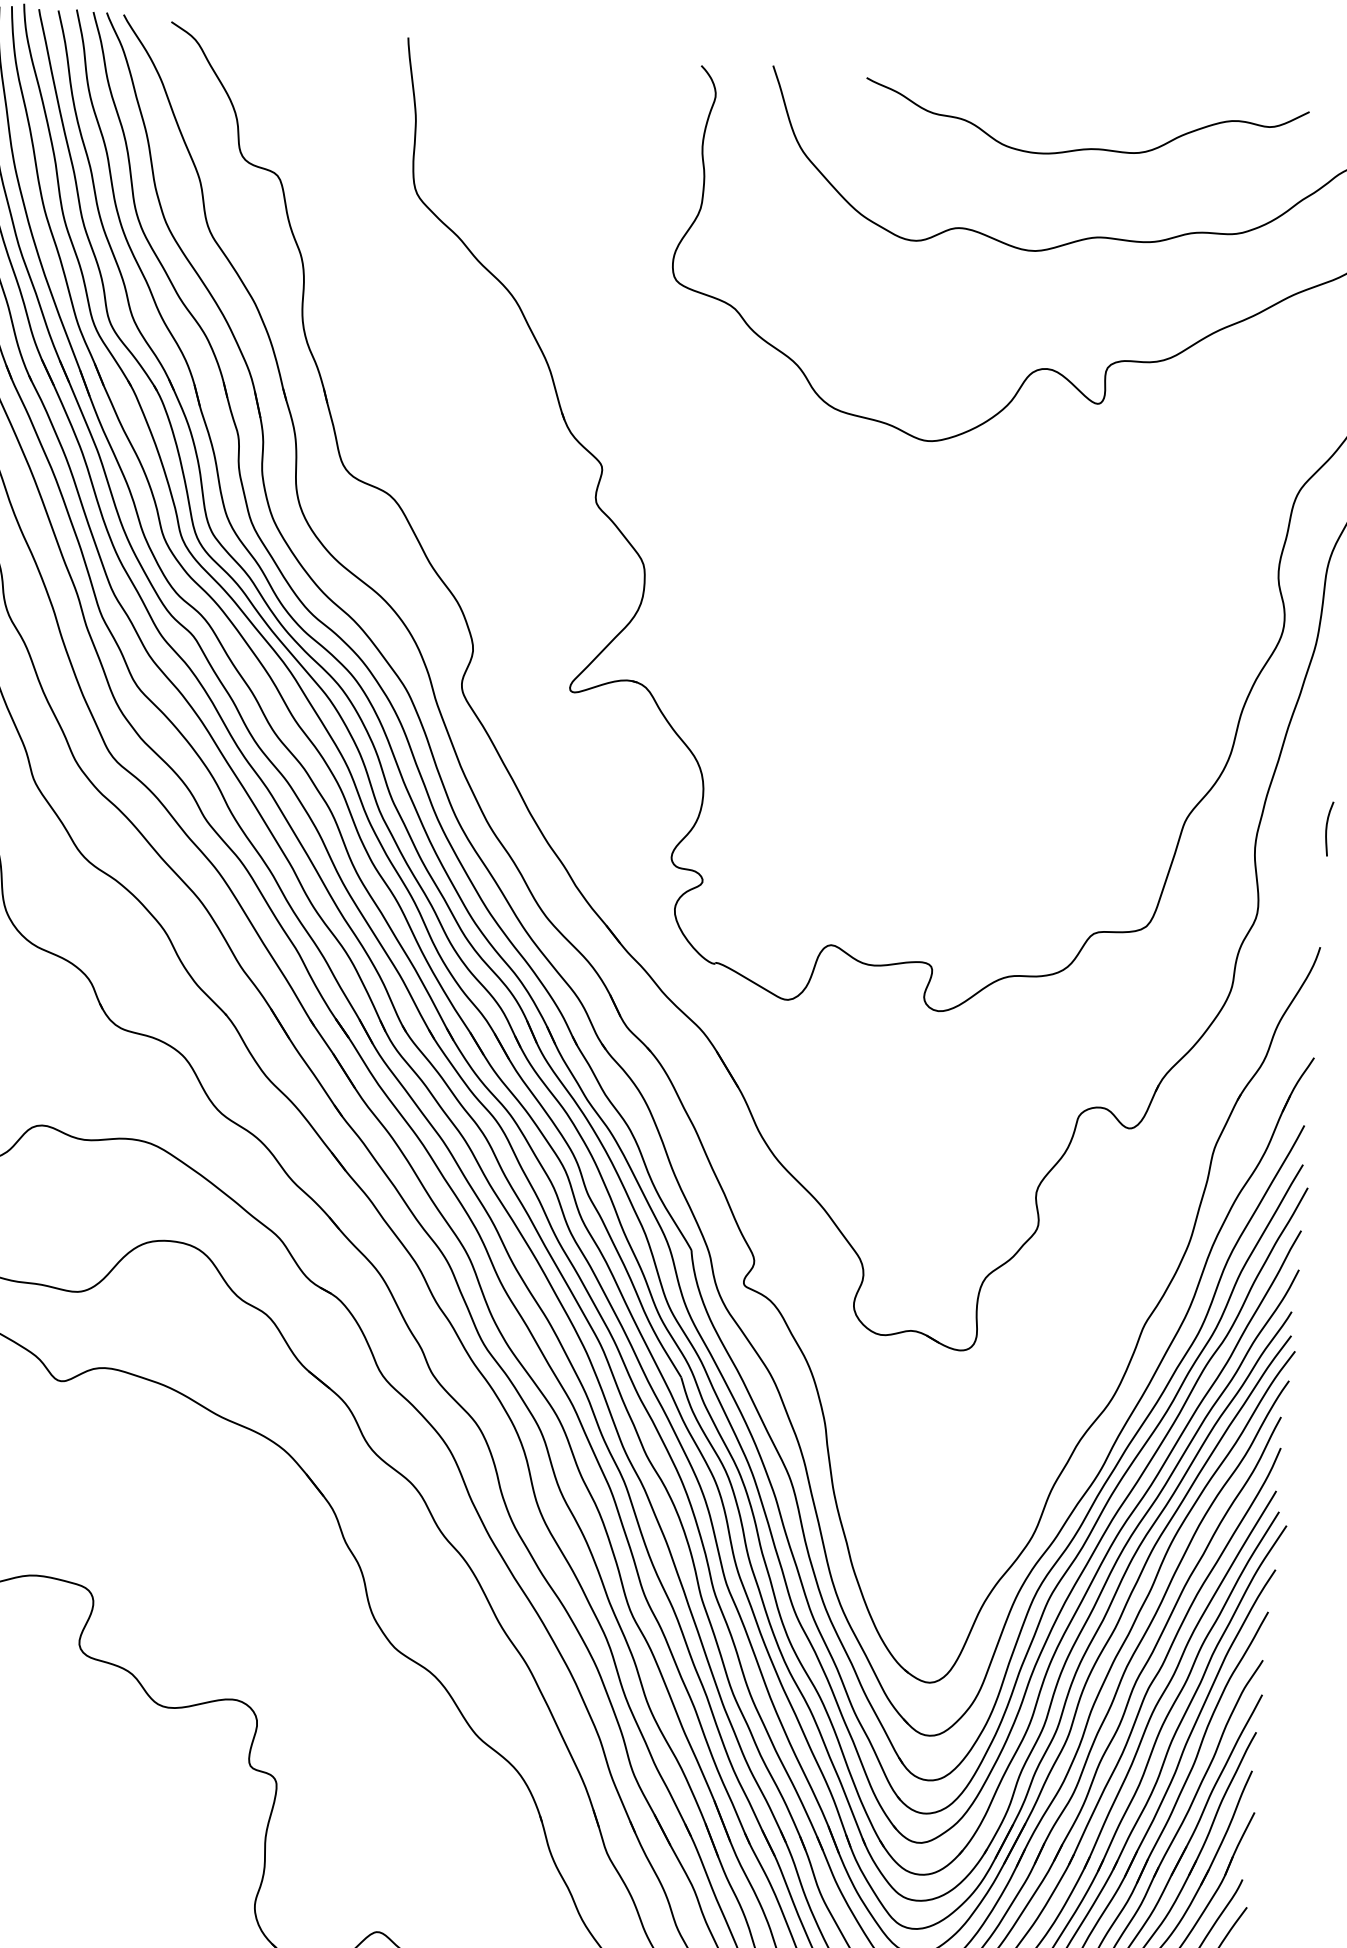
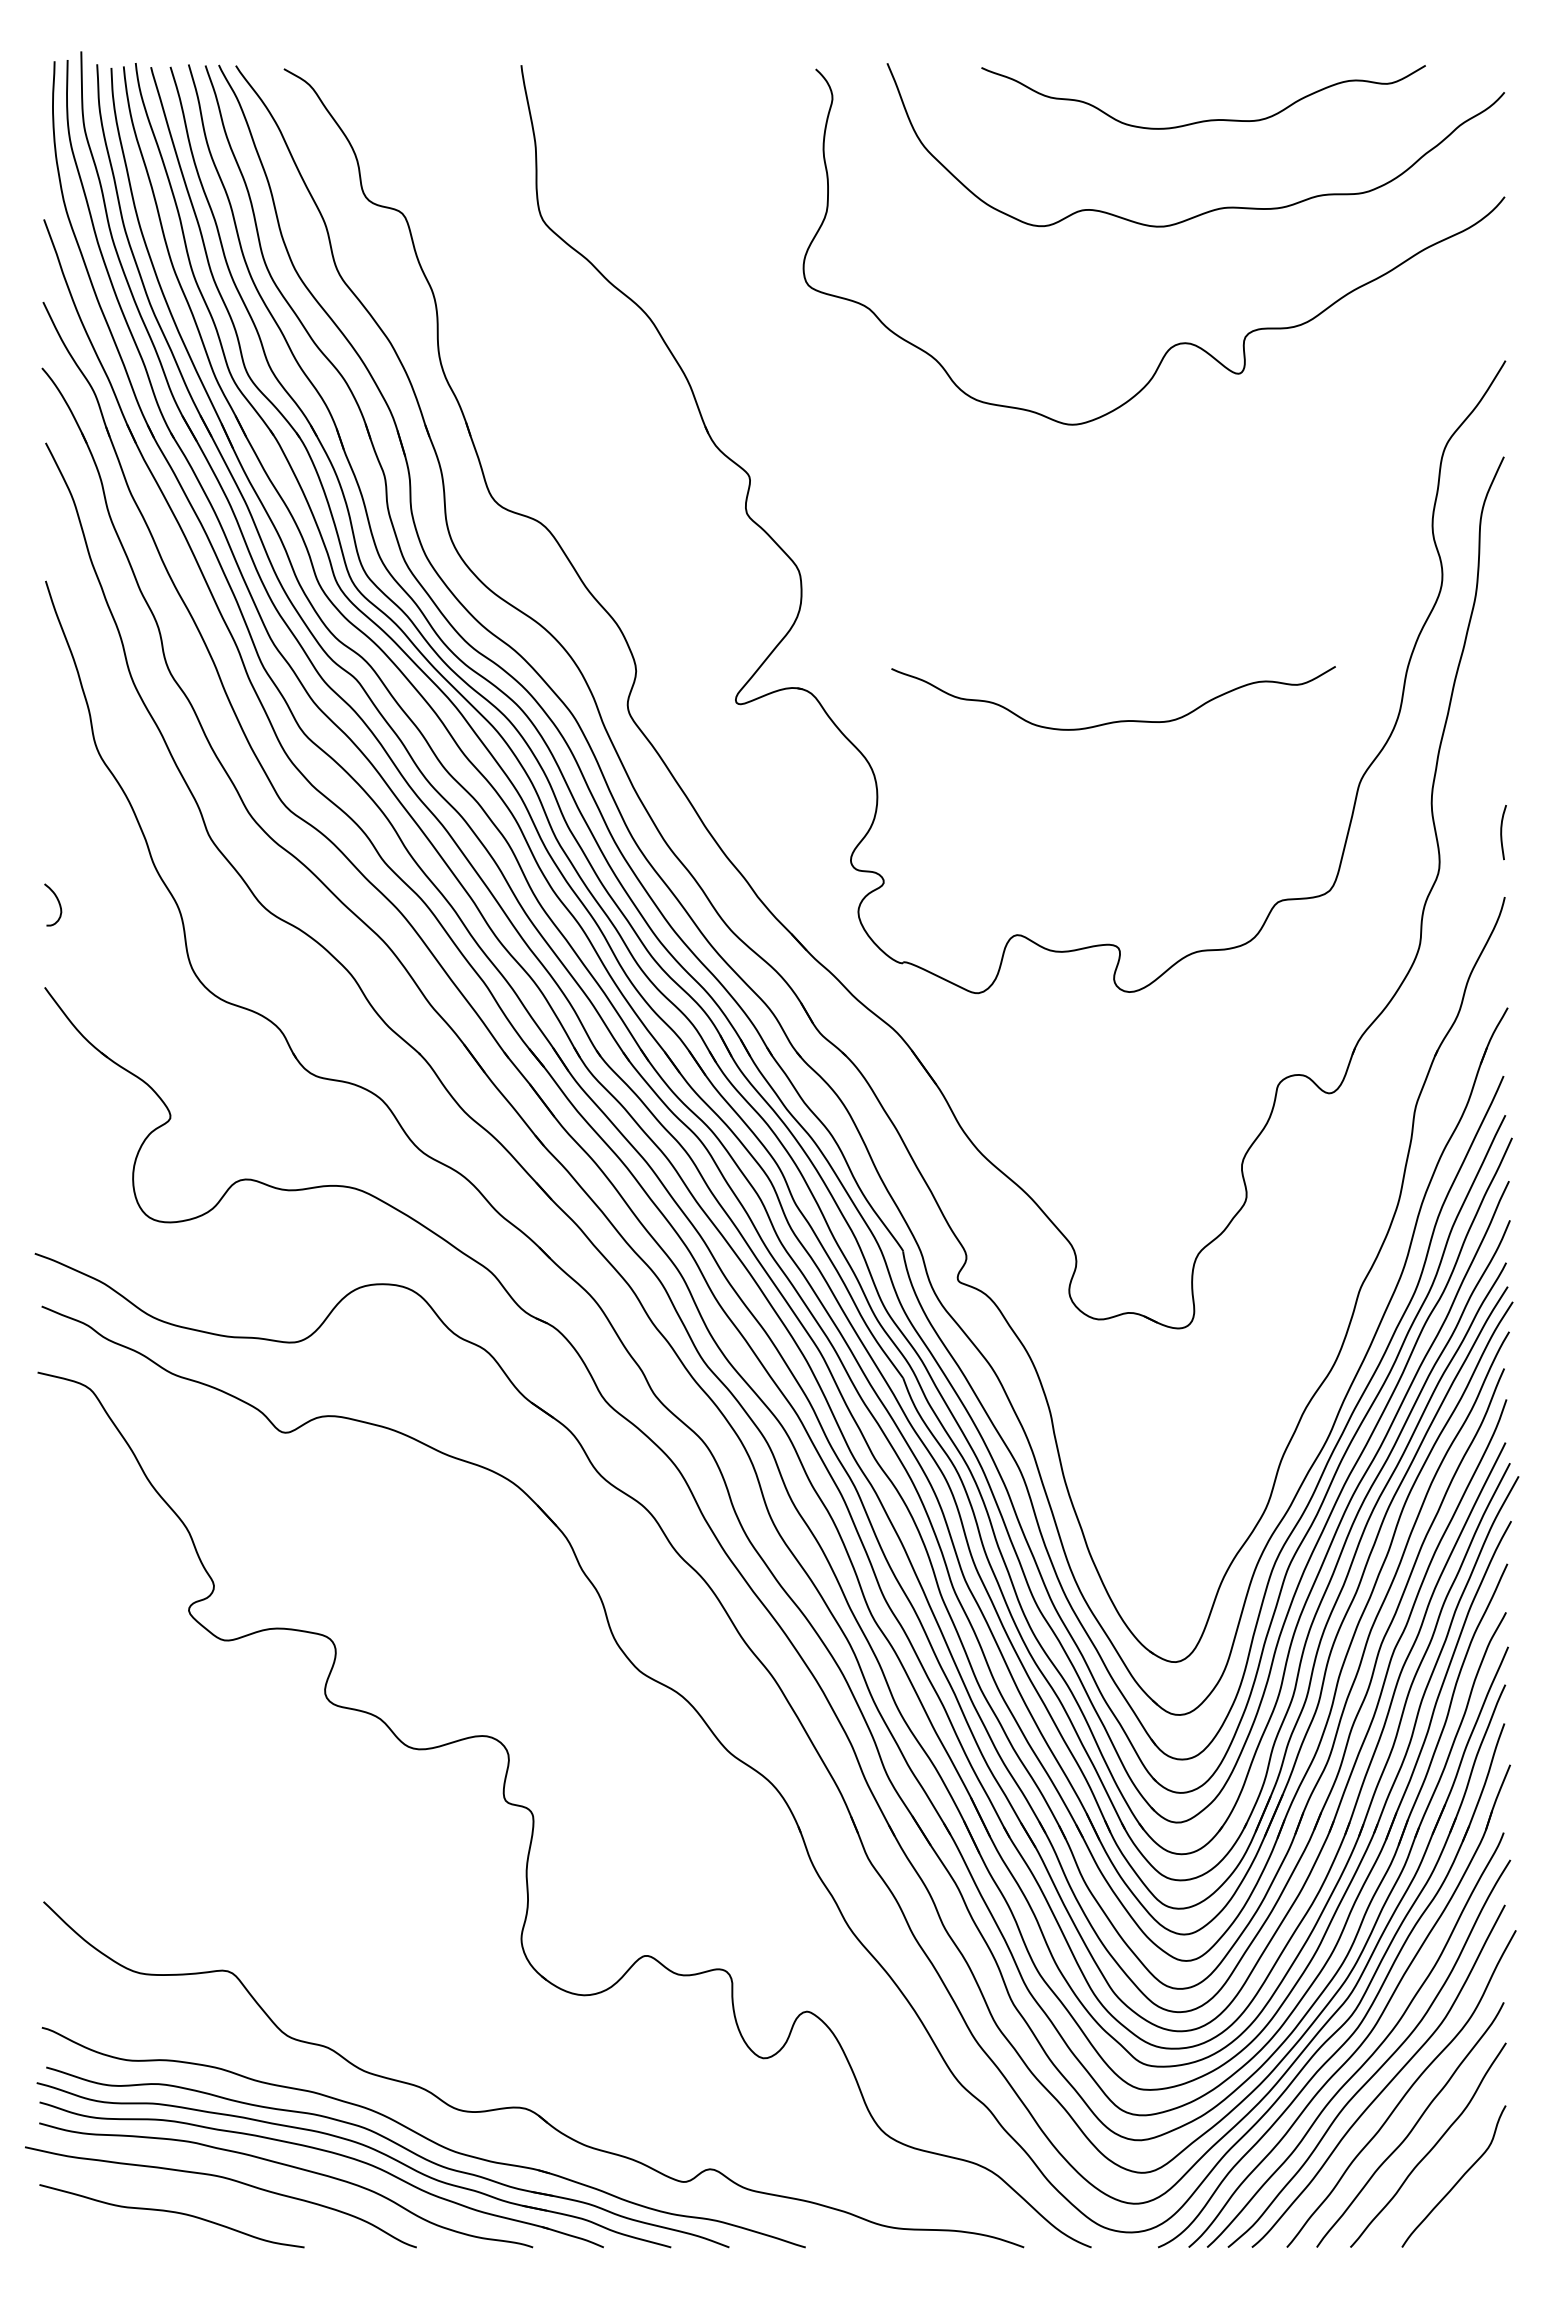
curve: (949, 739) -> (1118, 720), added
curve: (1327, 828) -> (1502, 832), moved

